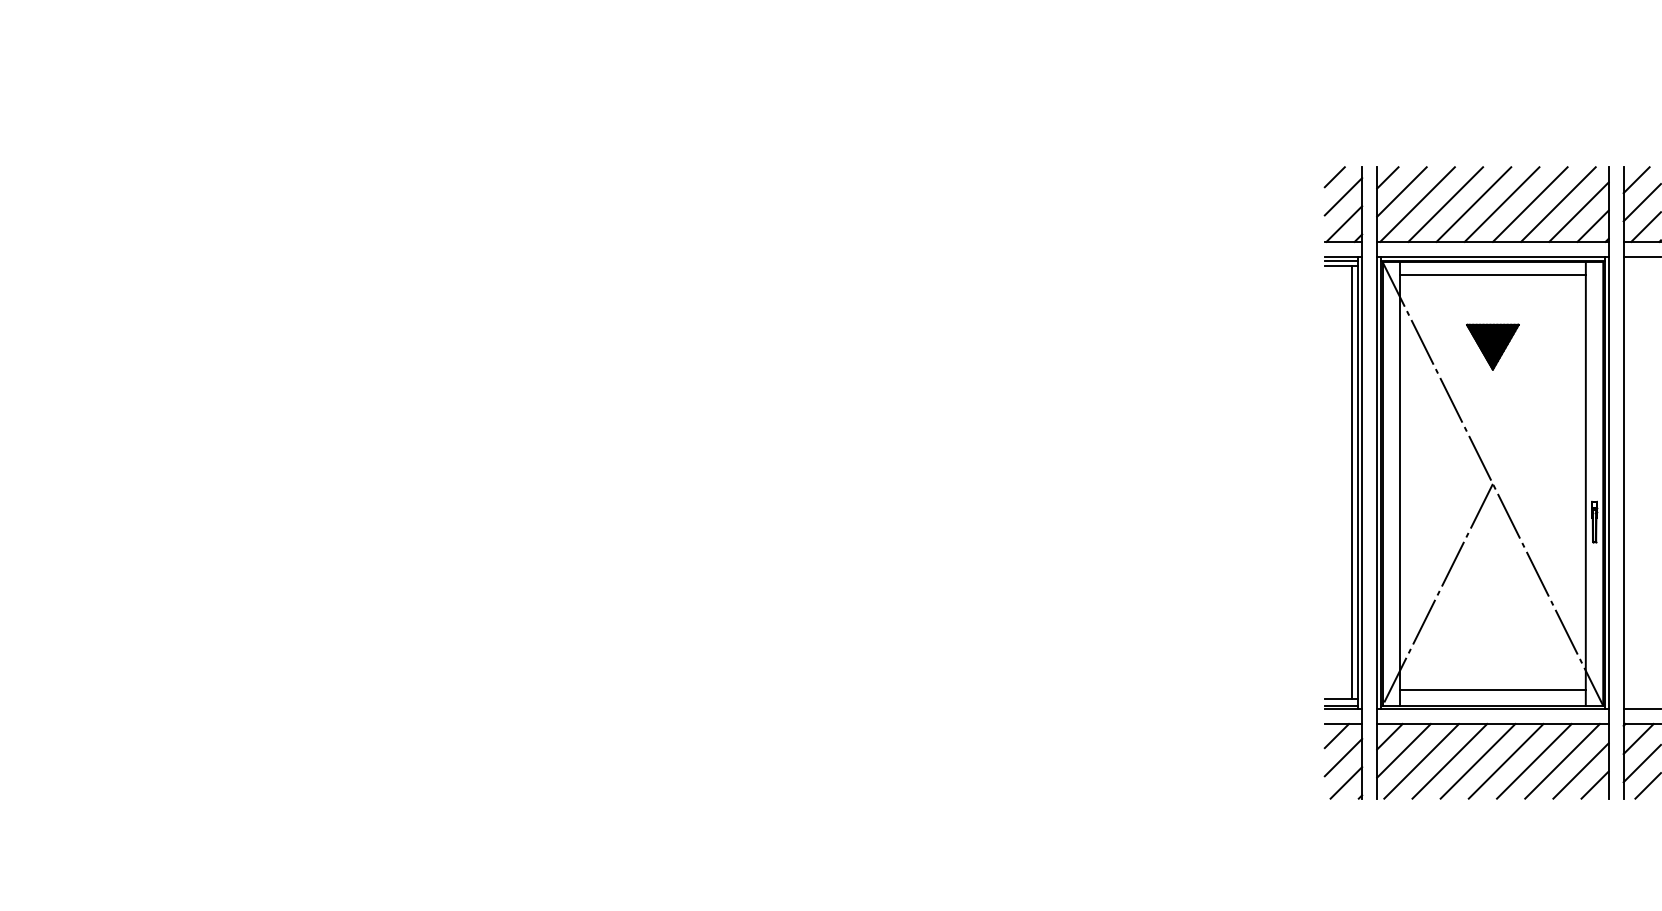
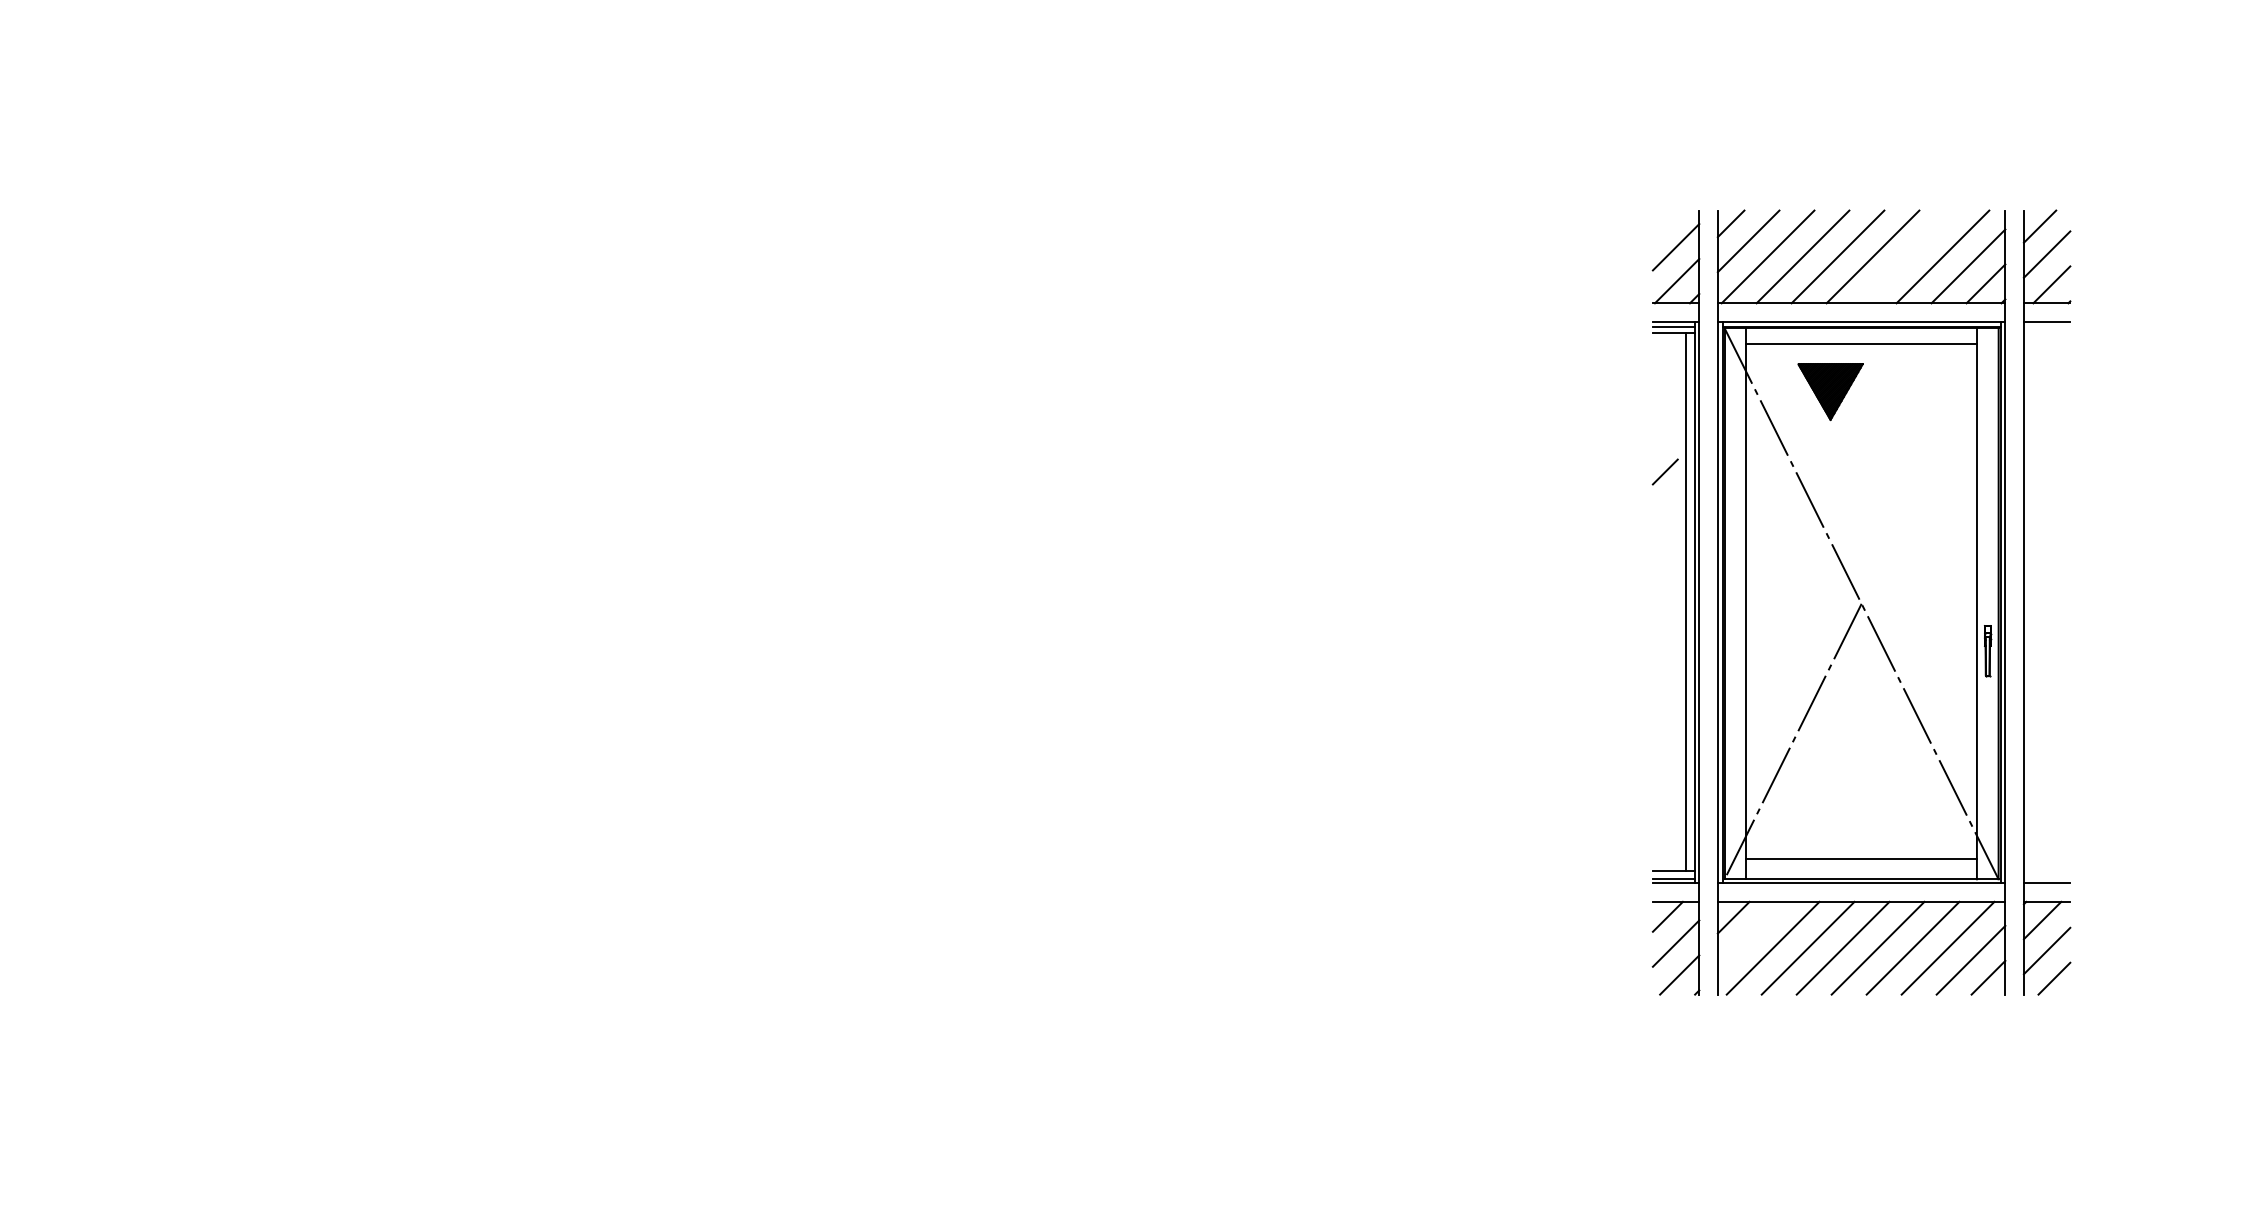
line: (1334, 176) -> (1664, 471), moved
line: (1529, 204) -> (1907, 256), removed
part: (1492, 347) -> (1830, 392), moved
line: (1403, 750) -> (1750, 934), removed

